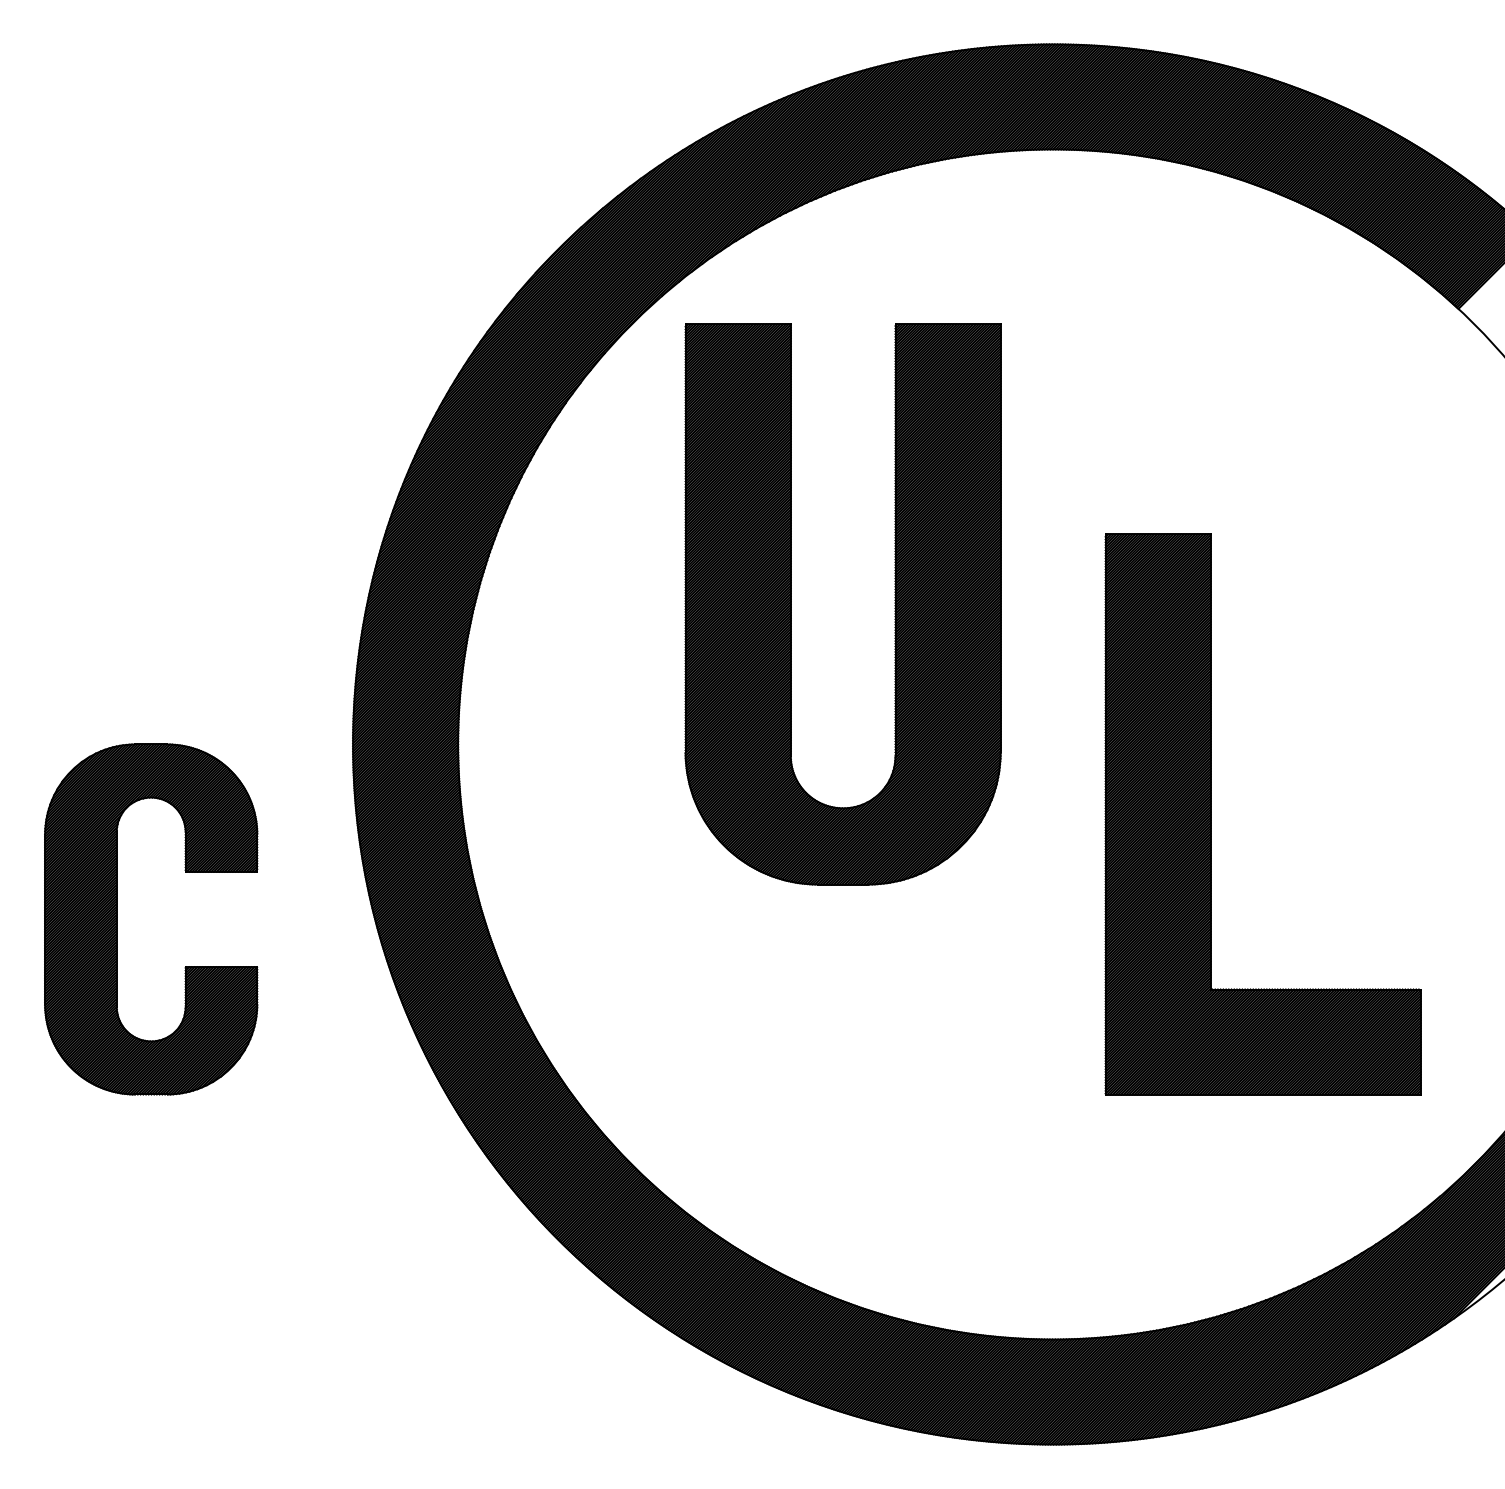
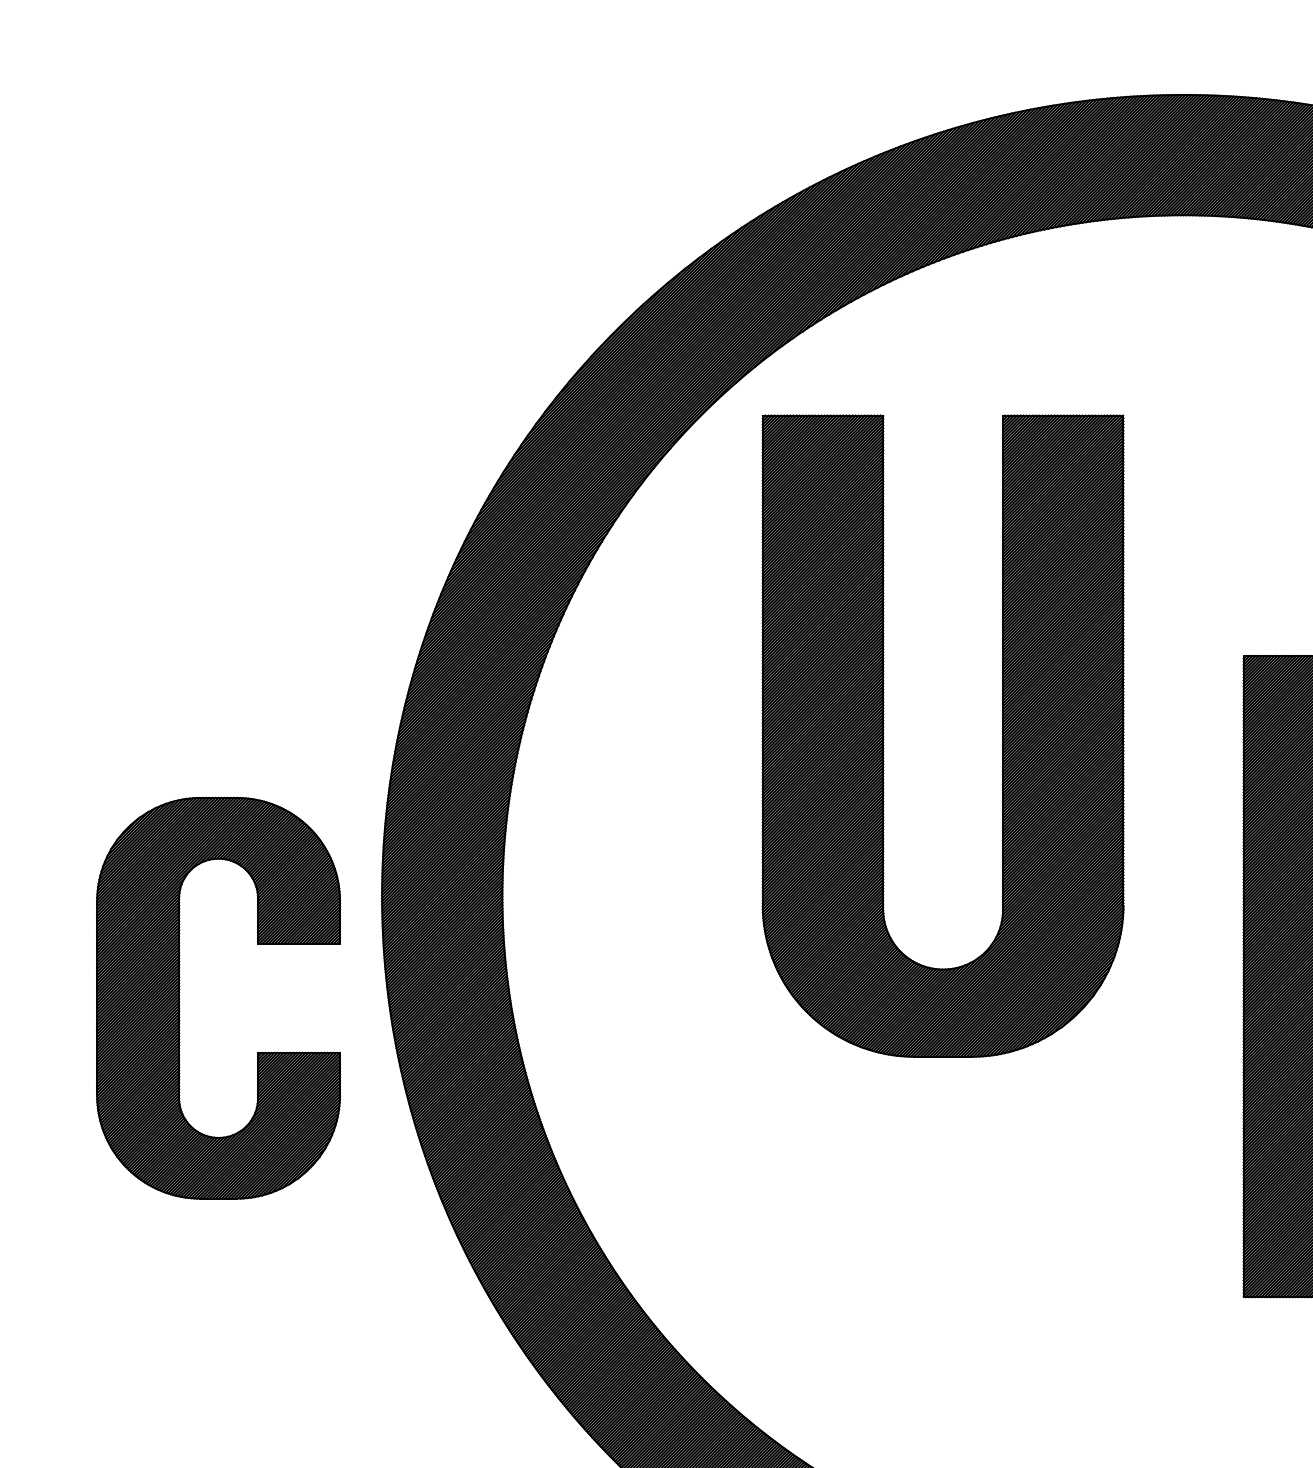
part: (117, 919) -> (179, 998), moved

